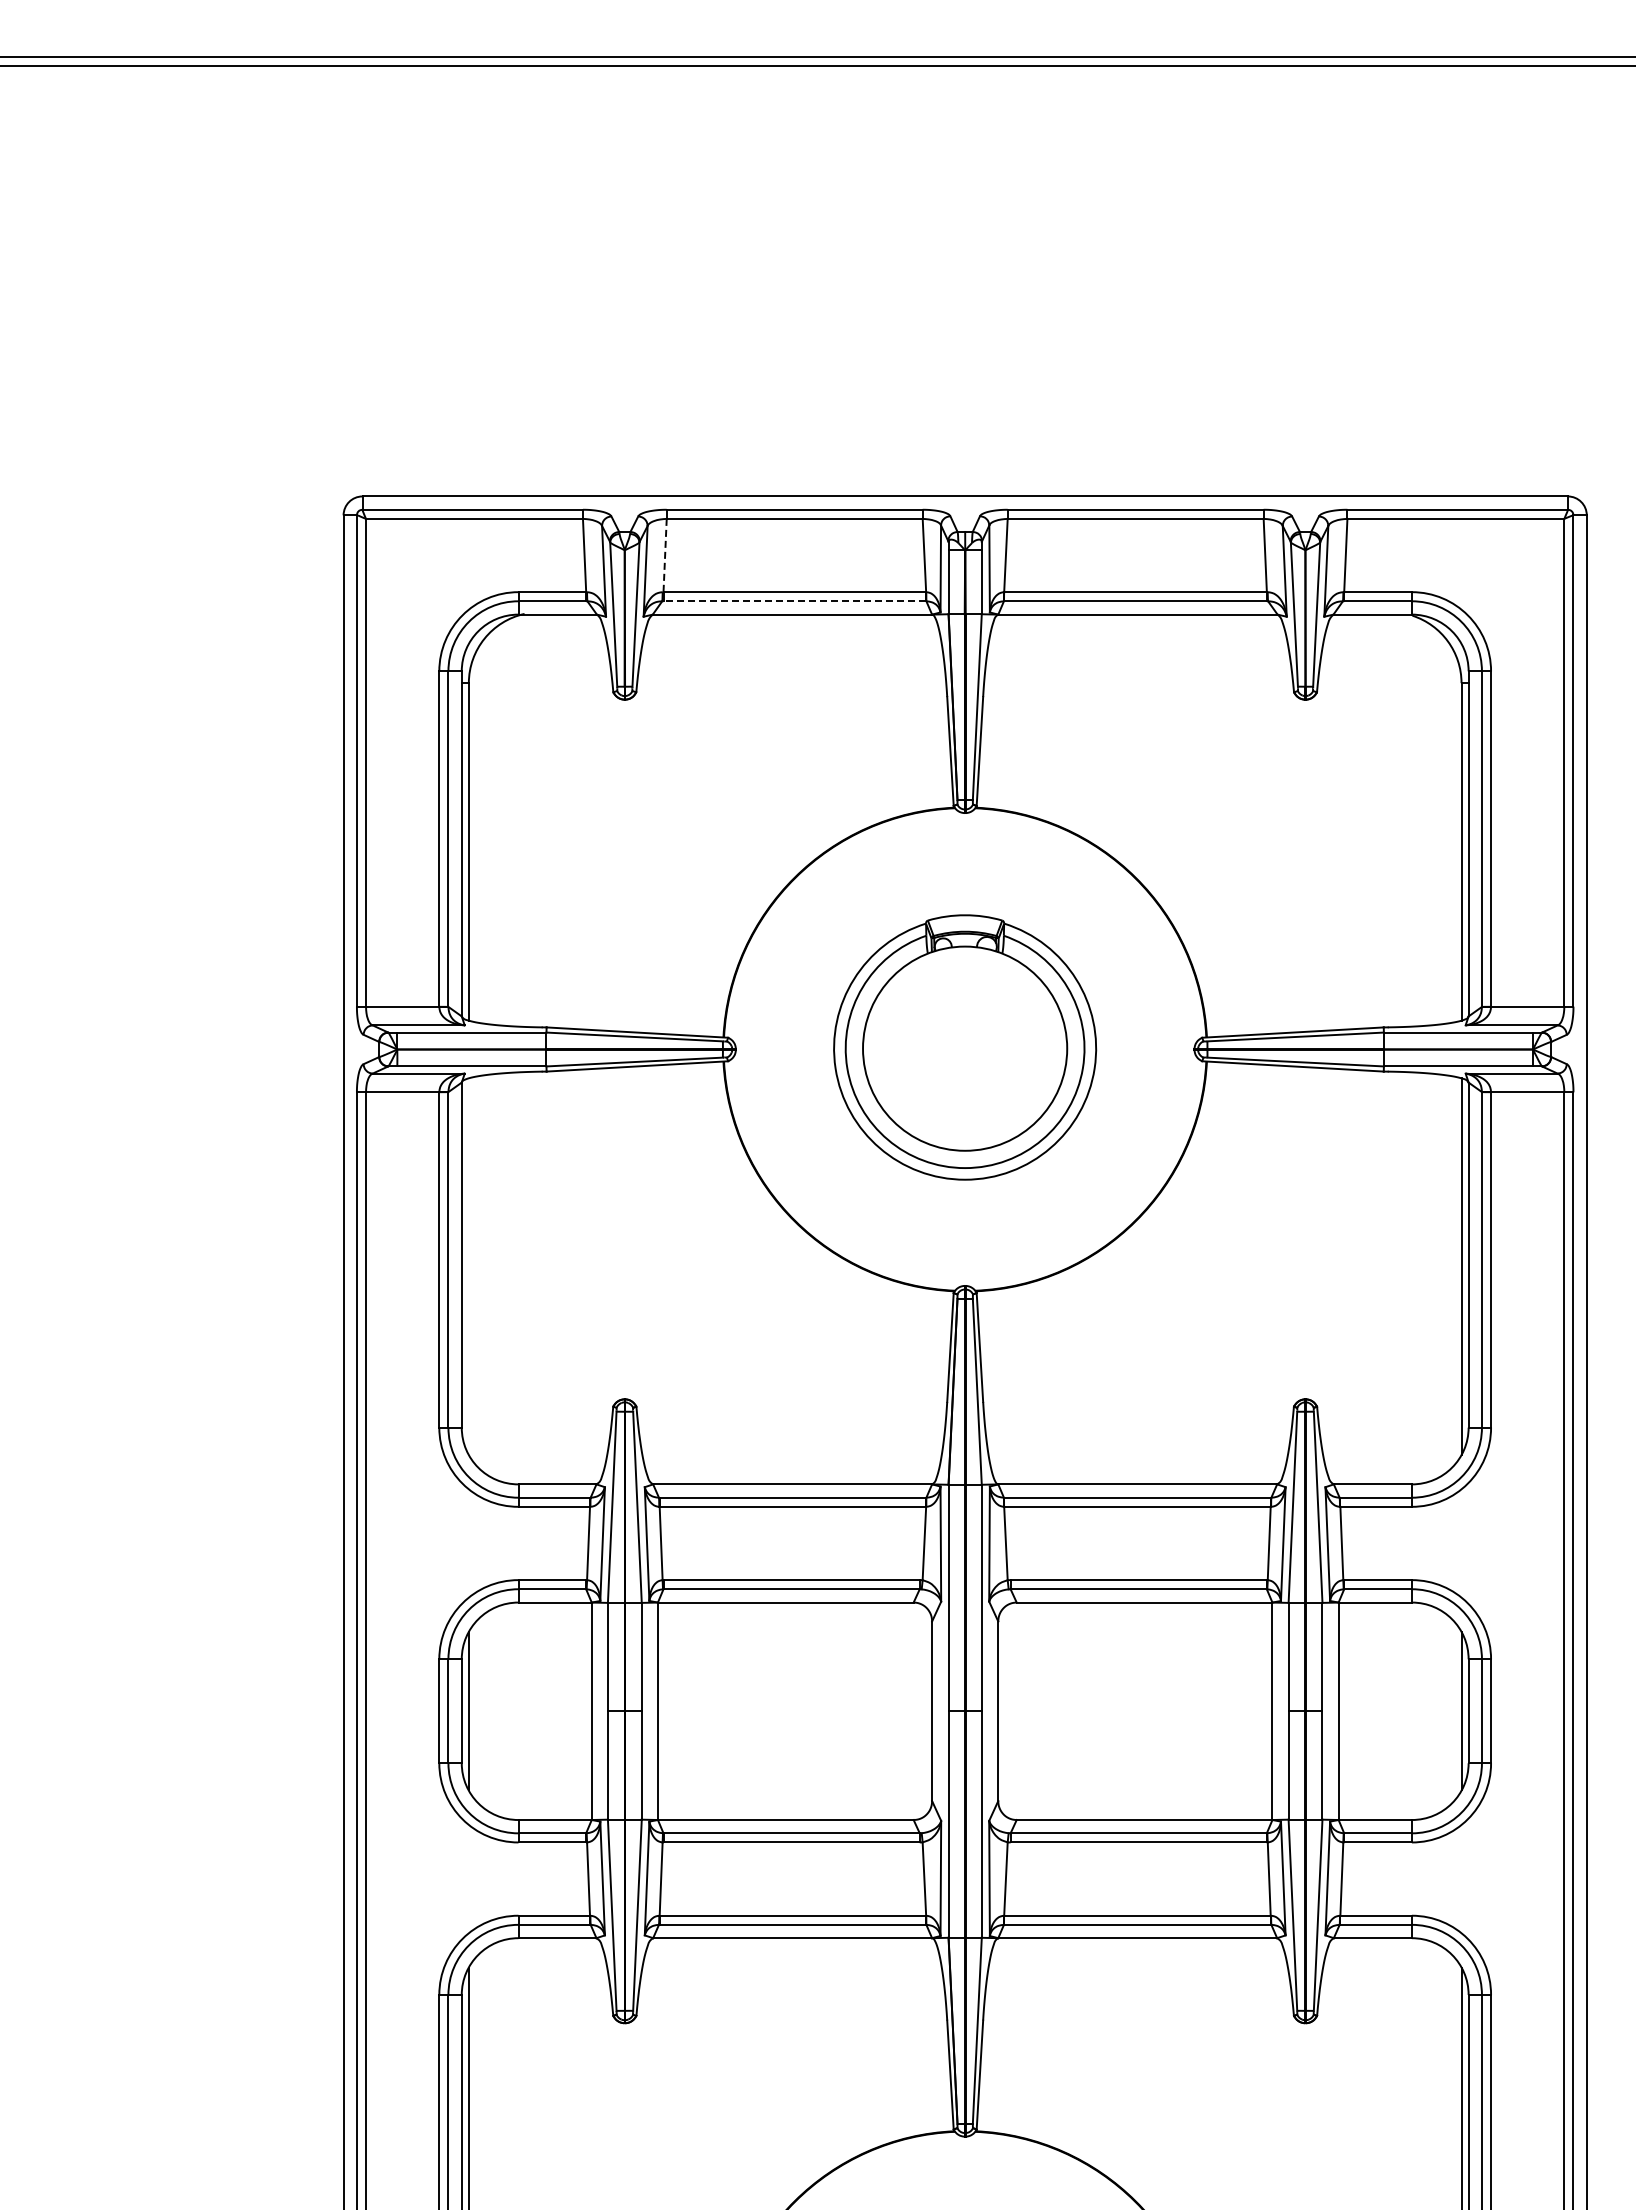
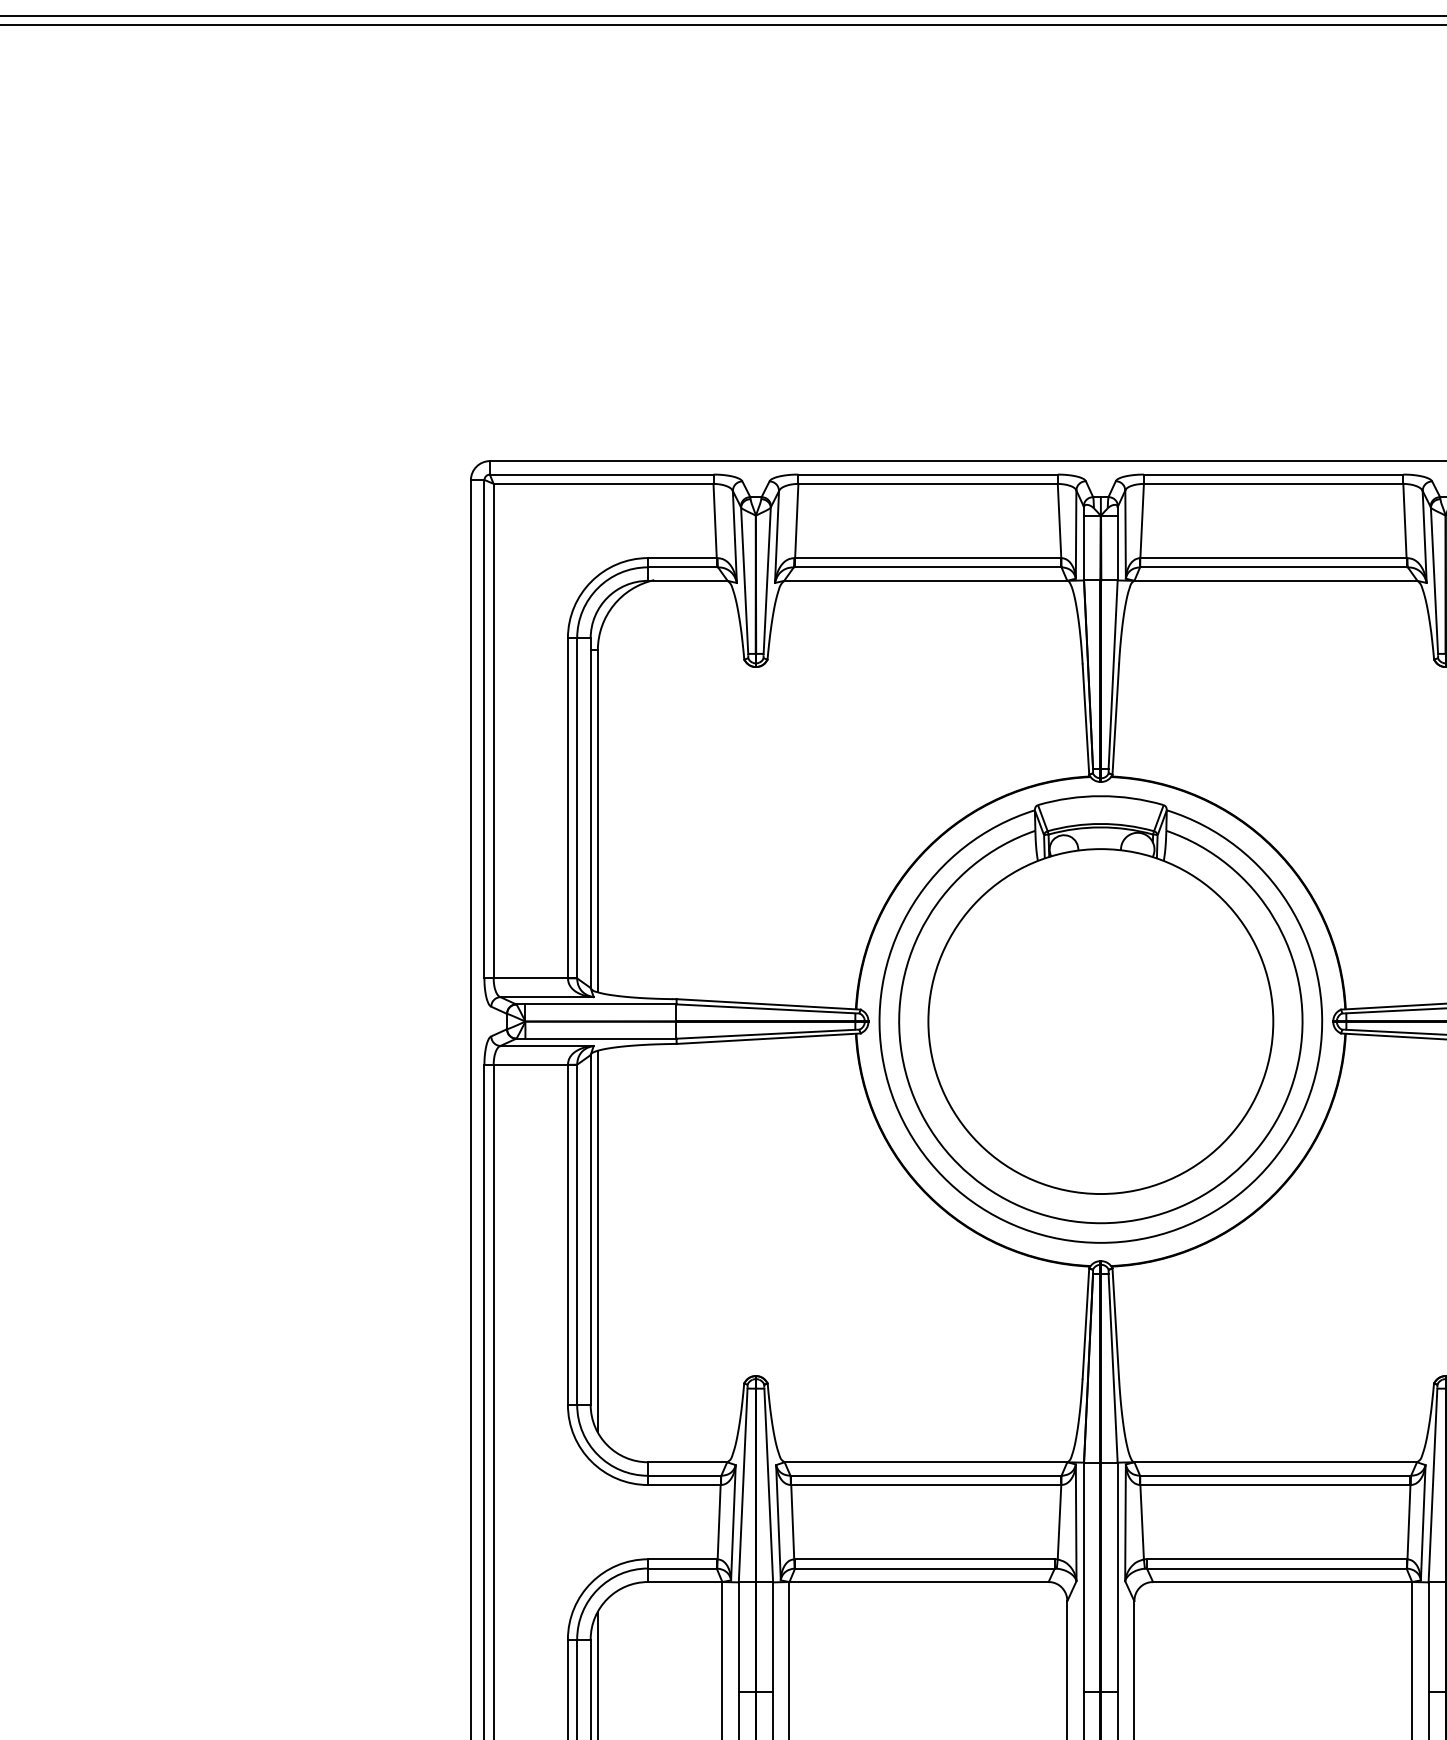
line: (665, 555) -> (797, 520), dashed -> solid
line: (794, 601) -> (927, 567), dashed -> solid
part: (964, 1047) -> (1100, 1019), size x1.67
line: (468, 1266) -> (597, 1241), added

